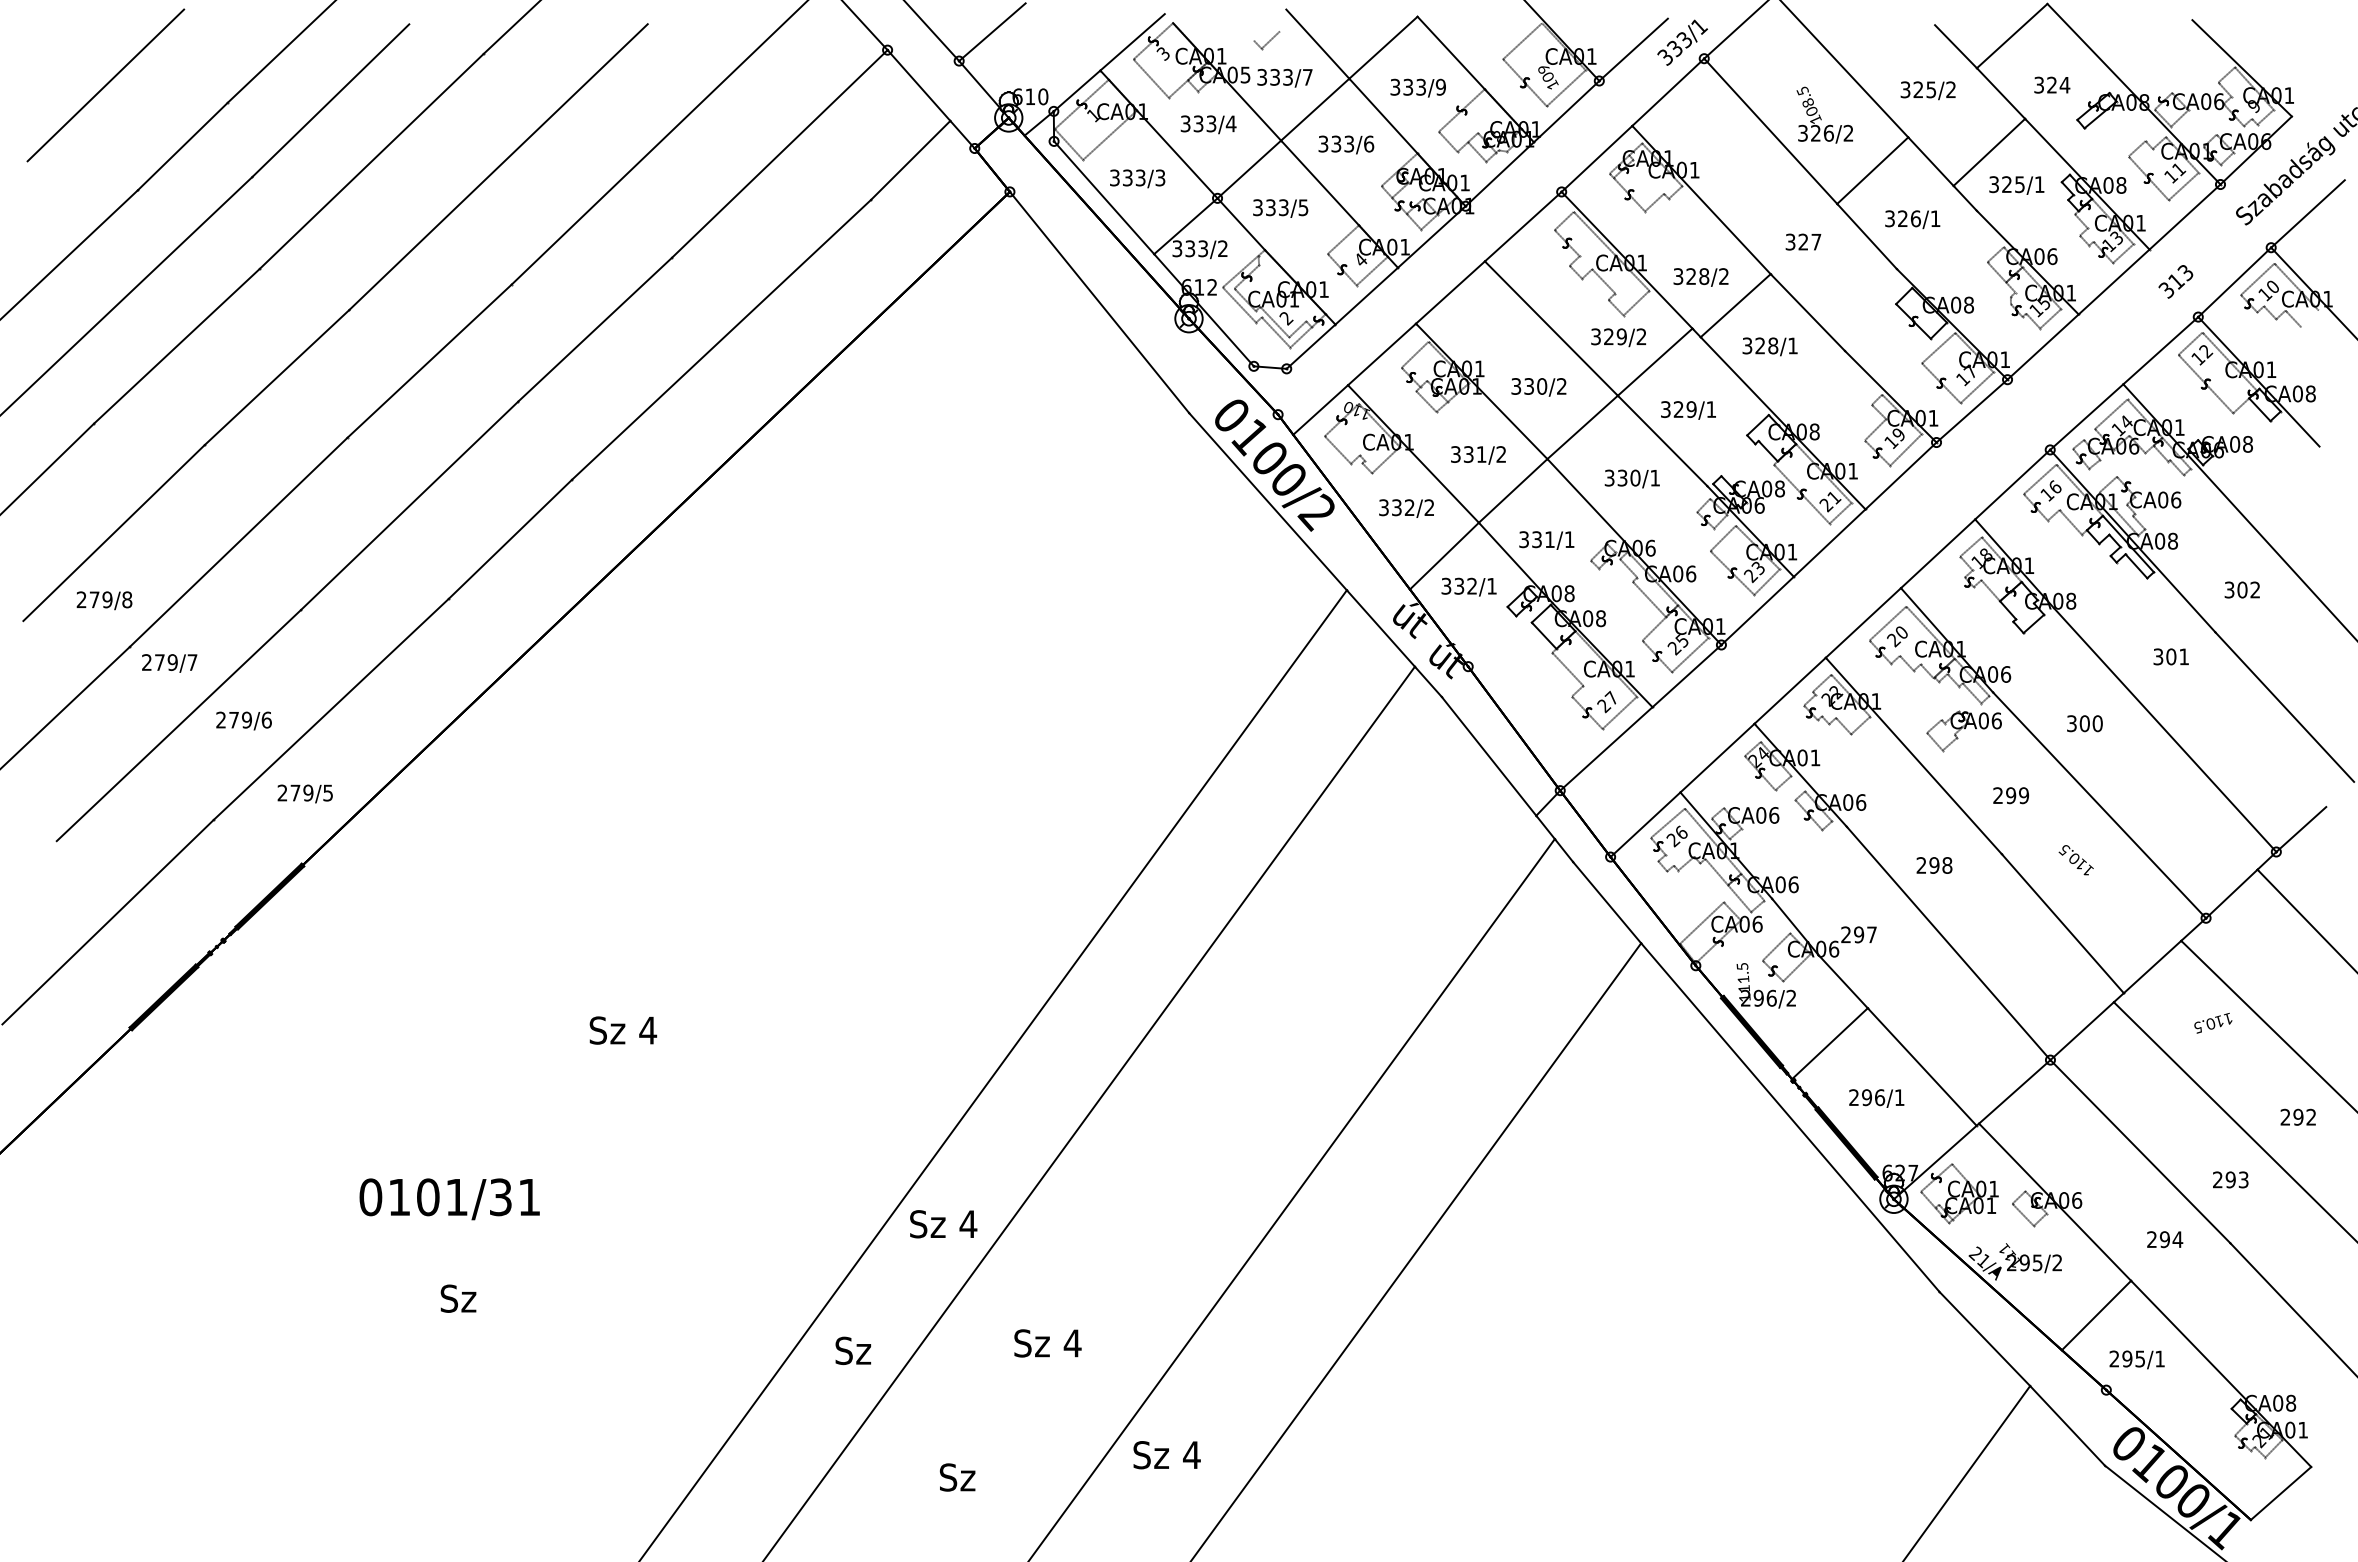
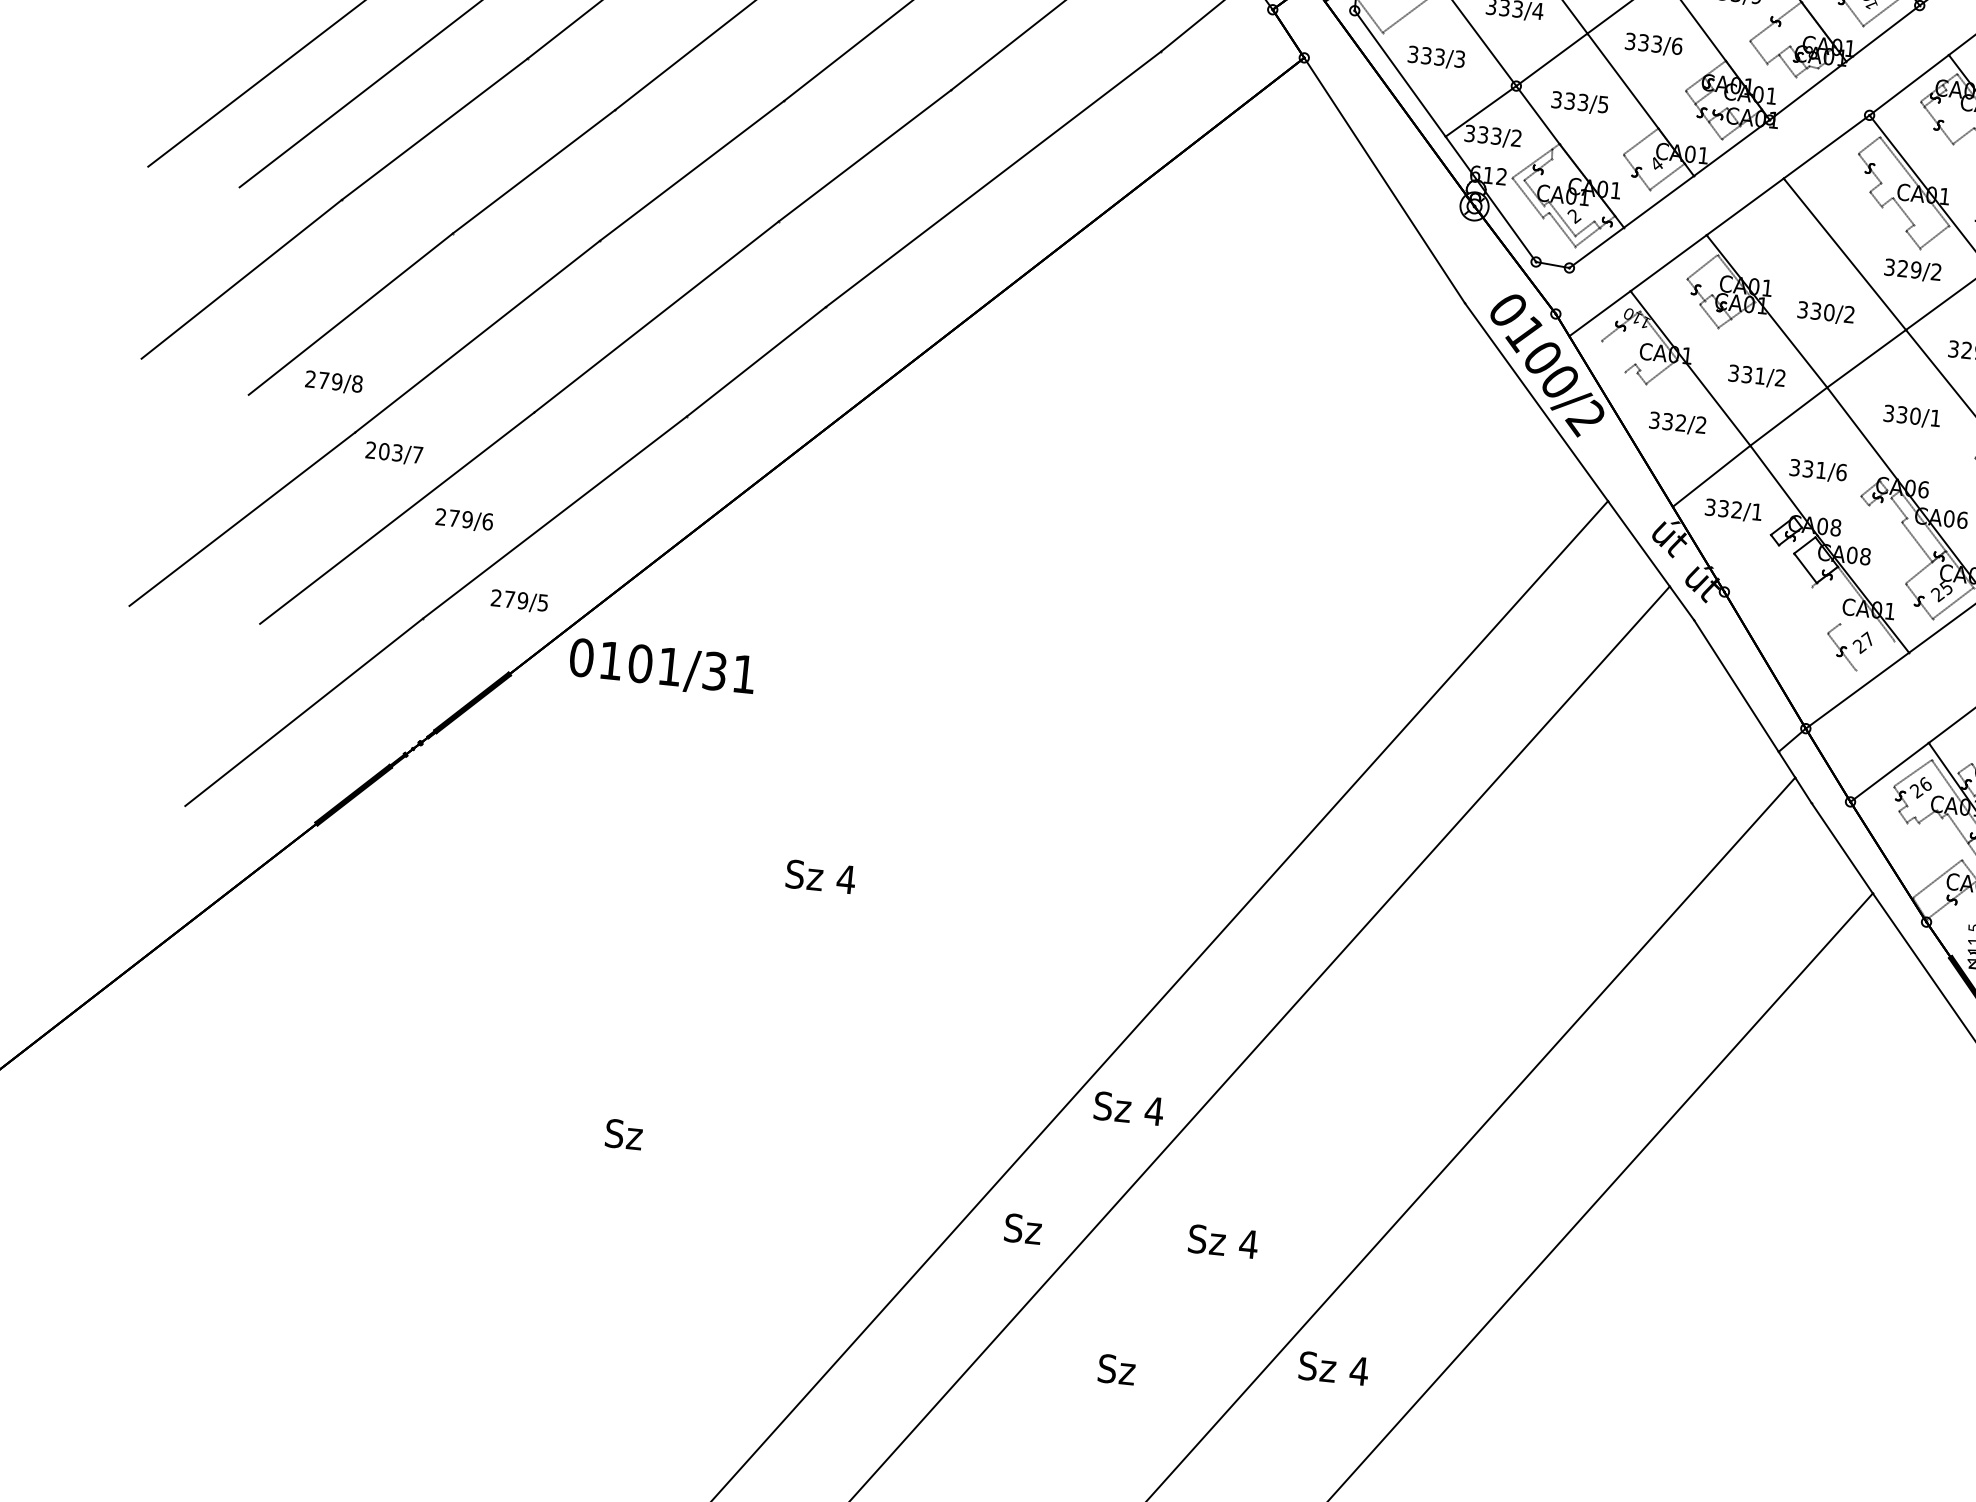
line: (1337, 449) -> (1613, 355), removed
text: (1569, 539) -> (1841, 472), 331/1 -> 331/6
text: (165, 662) -> (390, 452), 279/7 -> 203/7
line: (1567, 668) -> (1825, 604), removed
line: (1619, 712) -> (1874, 654), removed
text: (449, 1199) -> (662, 668), moved

